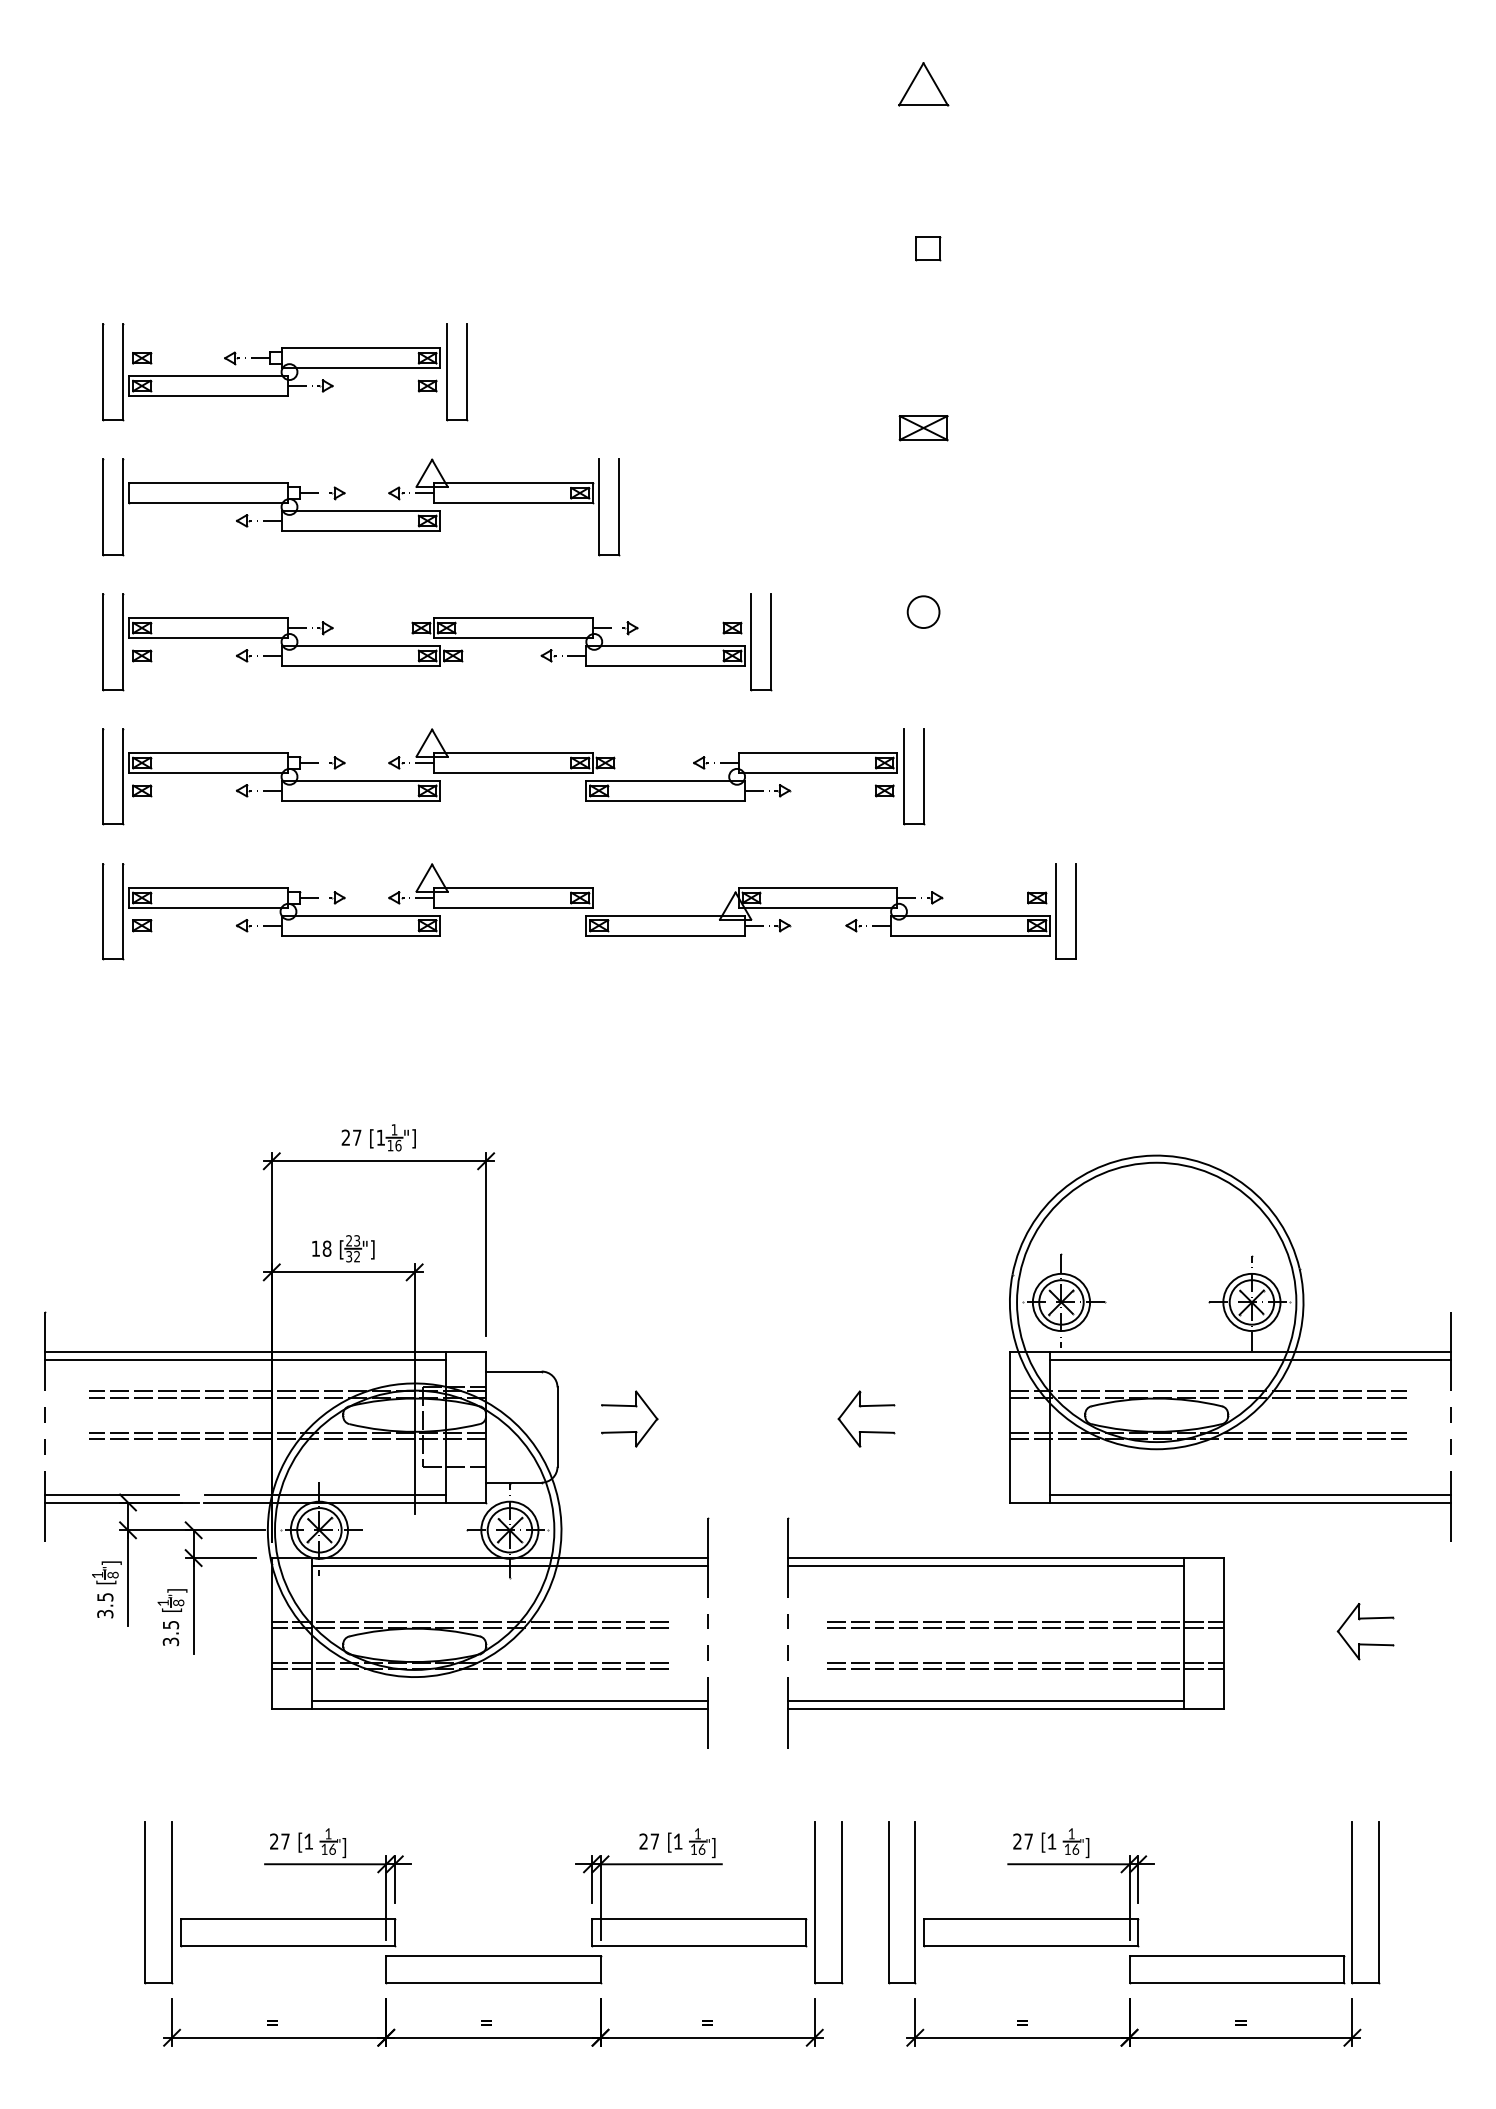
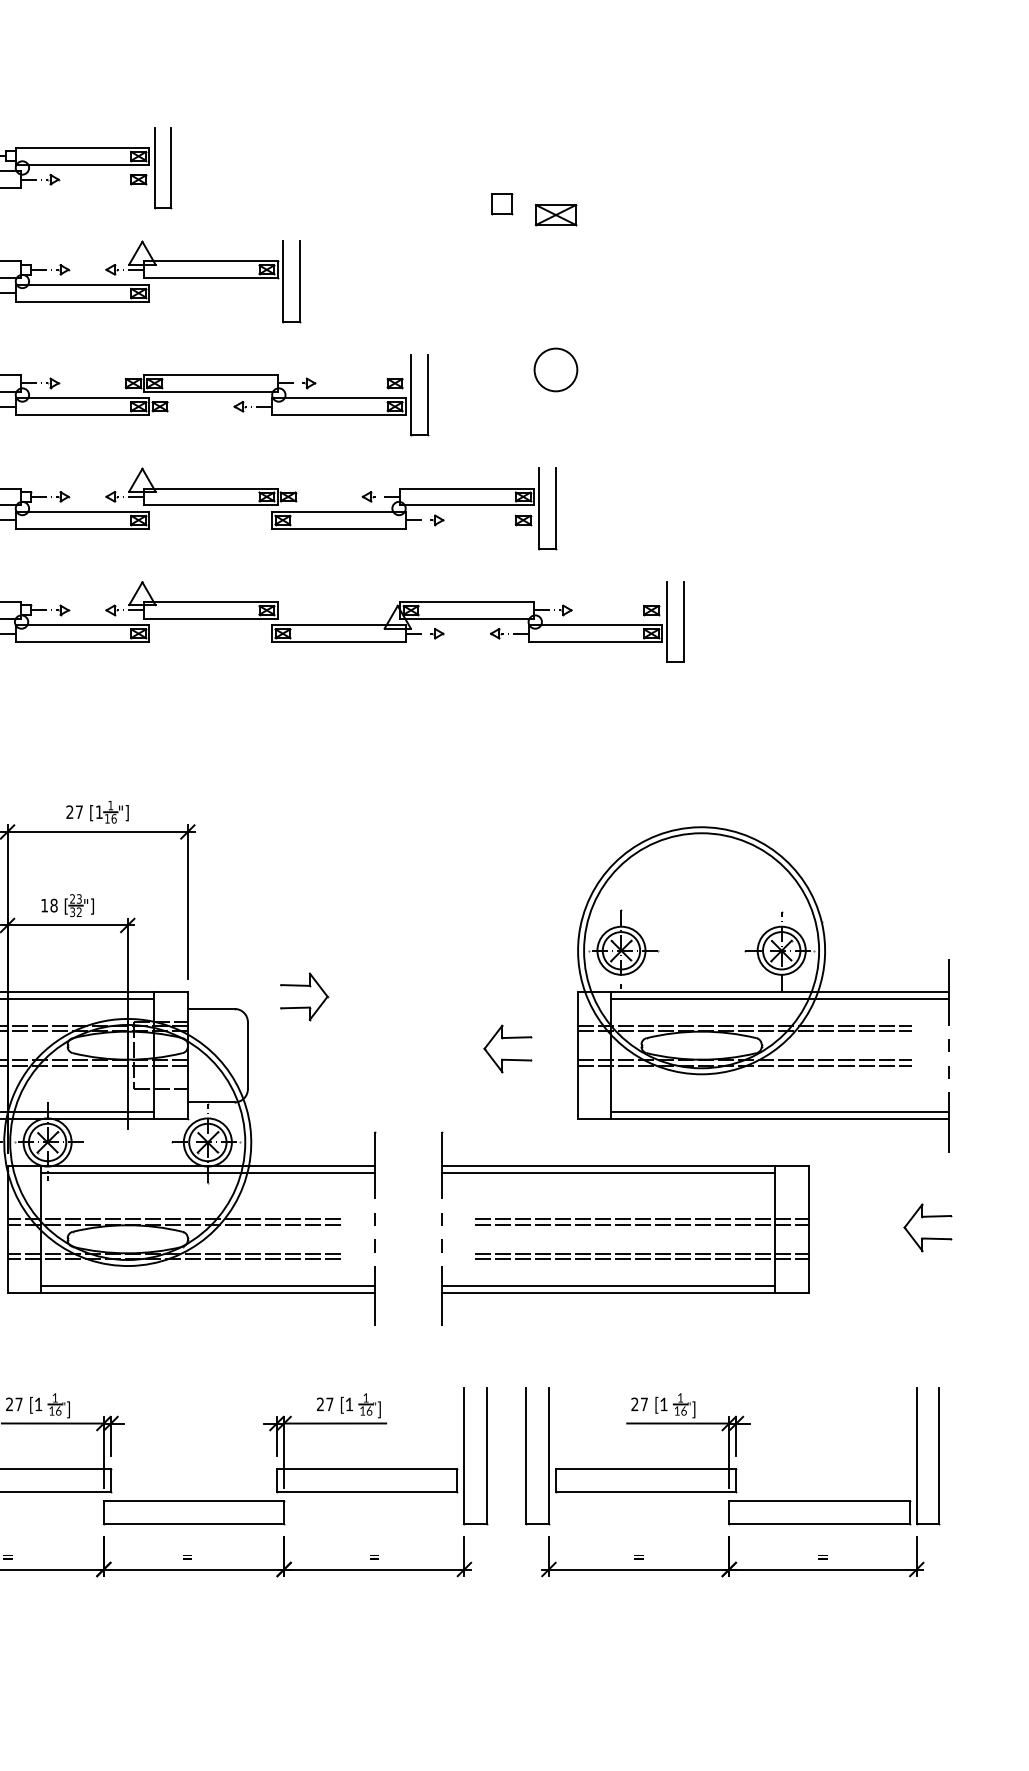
part: (928, 248) -> (502, 203), moved
circle: (923, 612) -> (555, 370), size x1.6
part: (1230, 1347) -> (763, 988), moved
part: (629, 1406) -> (304, 986), moved

